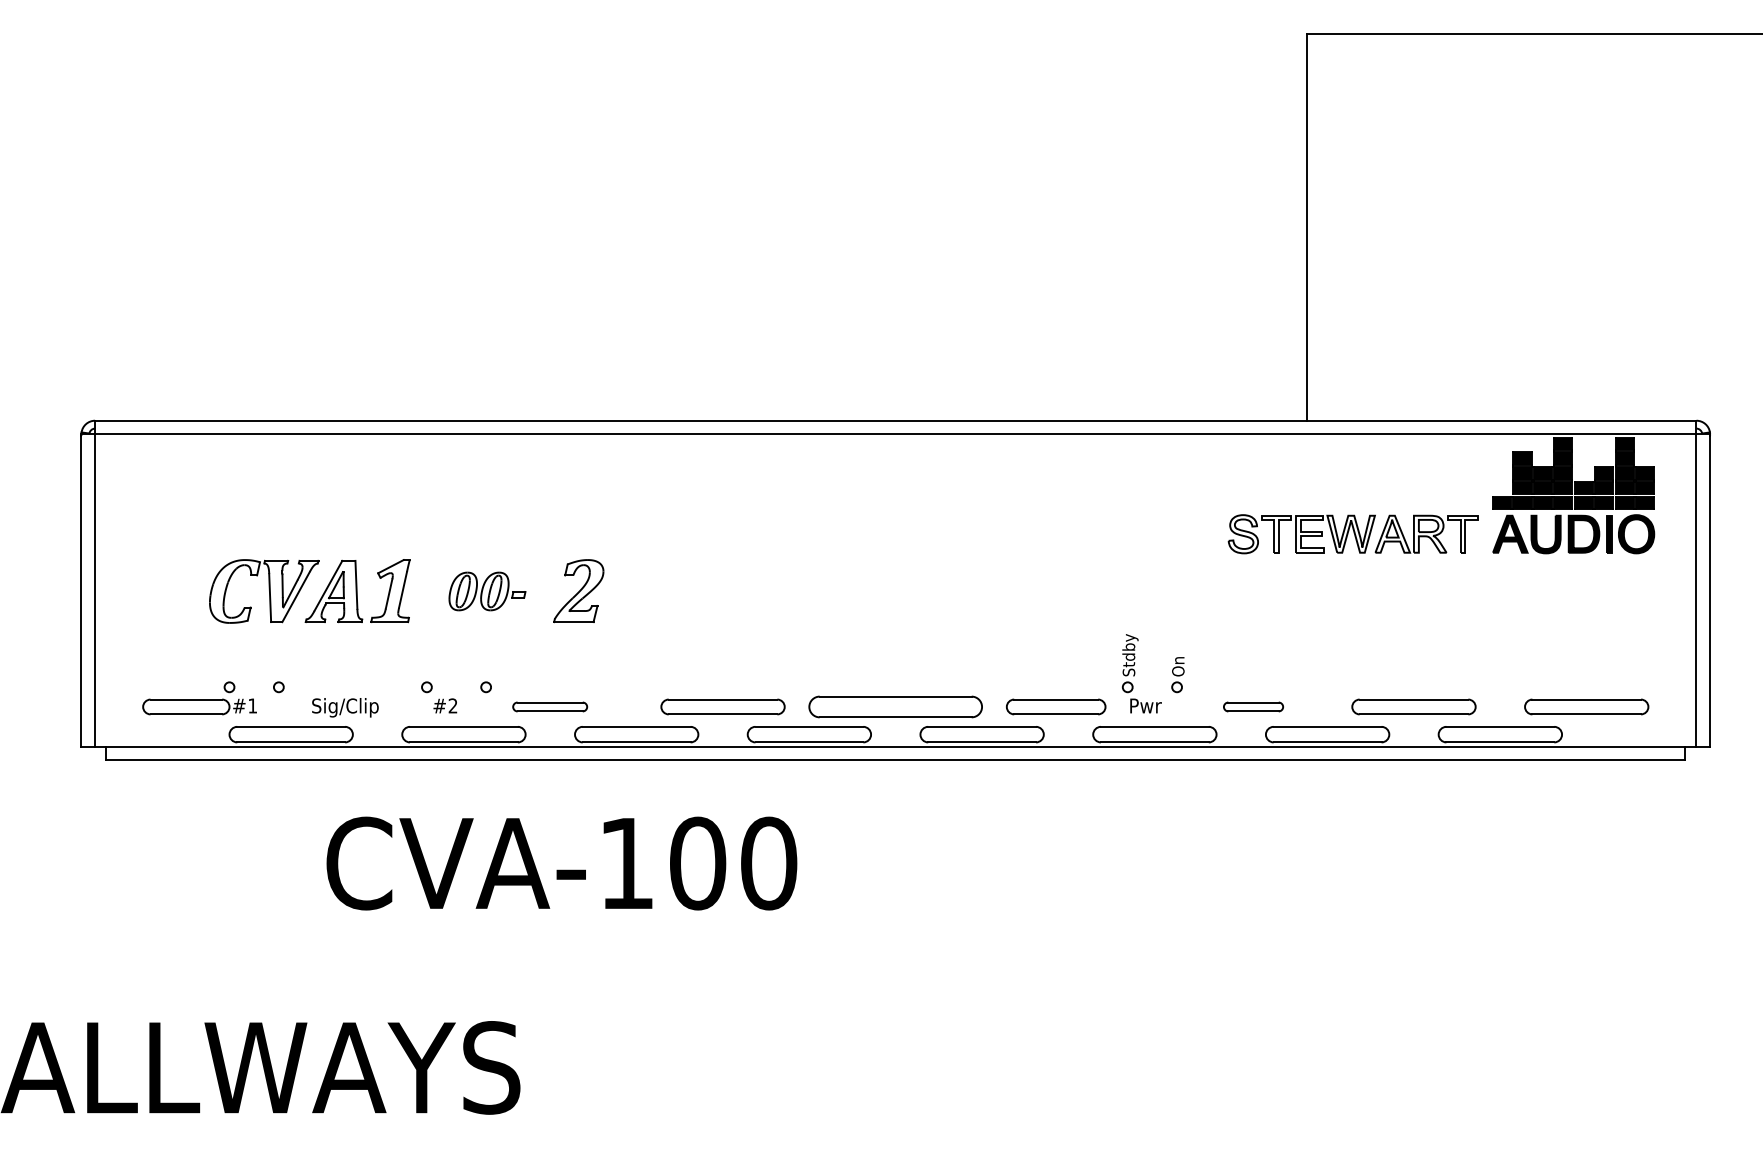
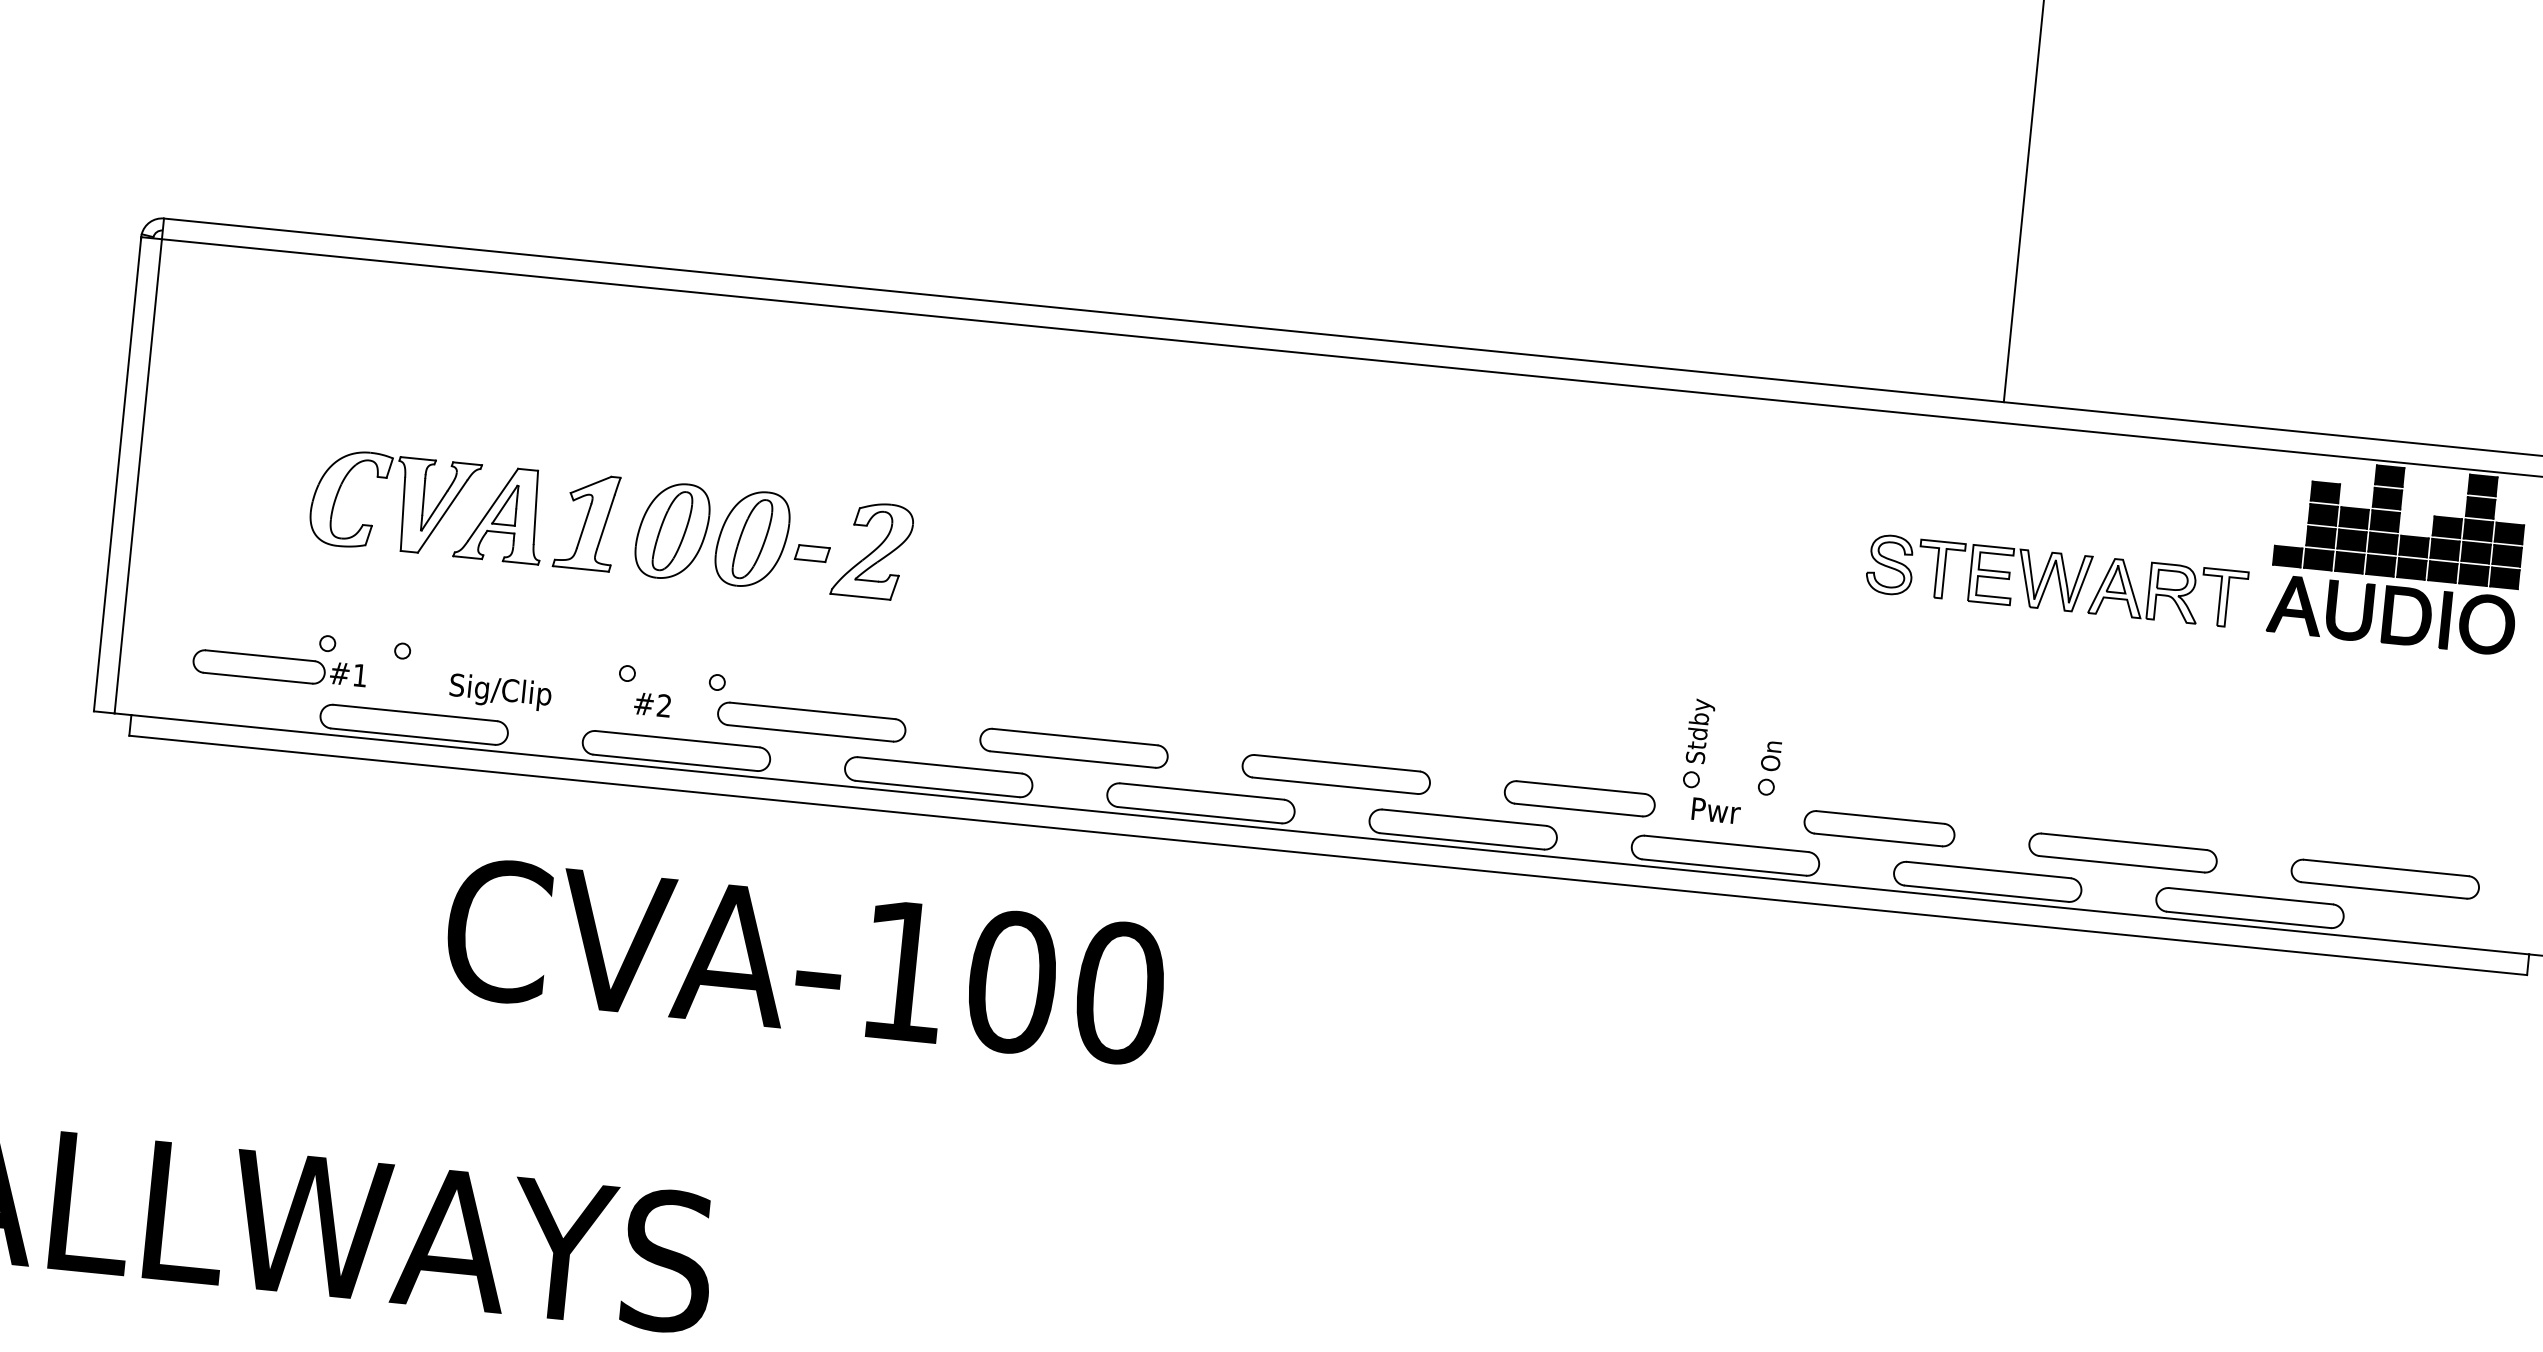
part: (487, 591) -> (733, 537), size x1.67
part: (549, 706) -> (810, 721), size x1.67
part: (895, 706) -> (1335, 773), size x0.71
part: (1253, 706) -> (1879, 827), size x1.67

